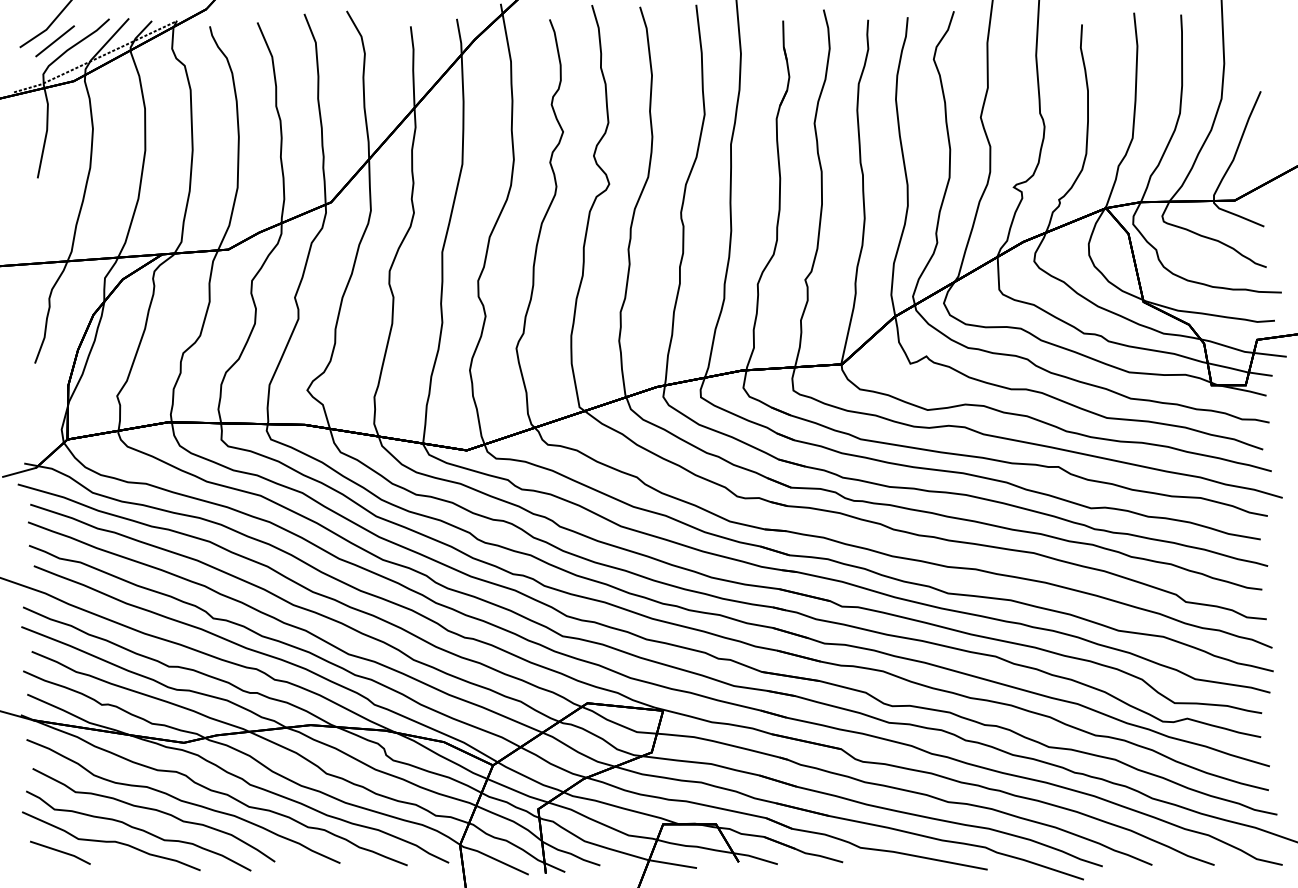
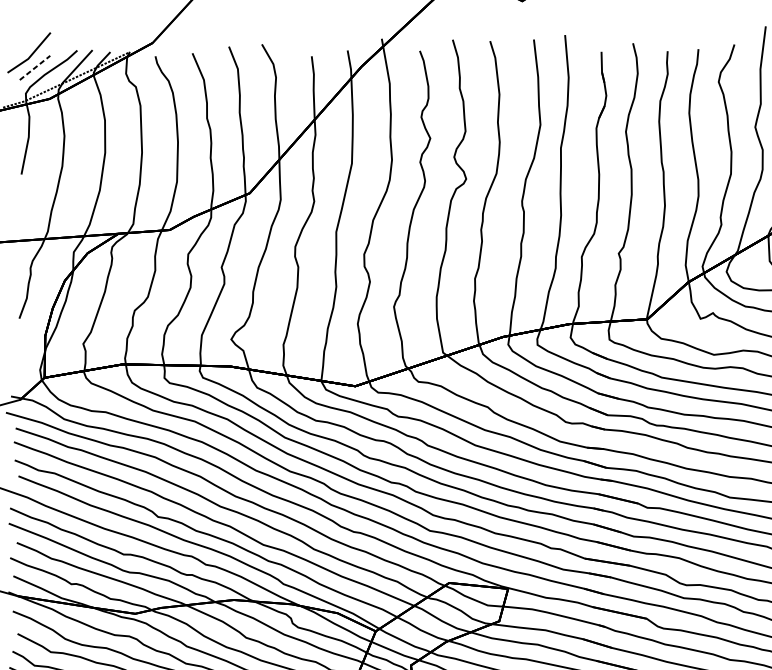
line: (55, 41) -> (35, 68), solid -> dashed

